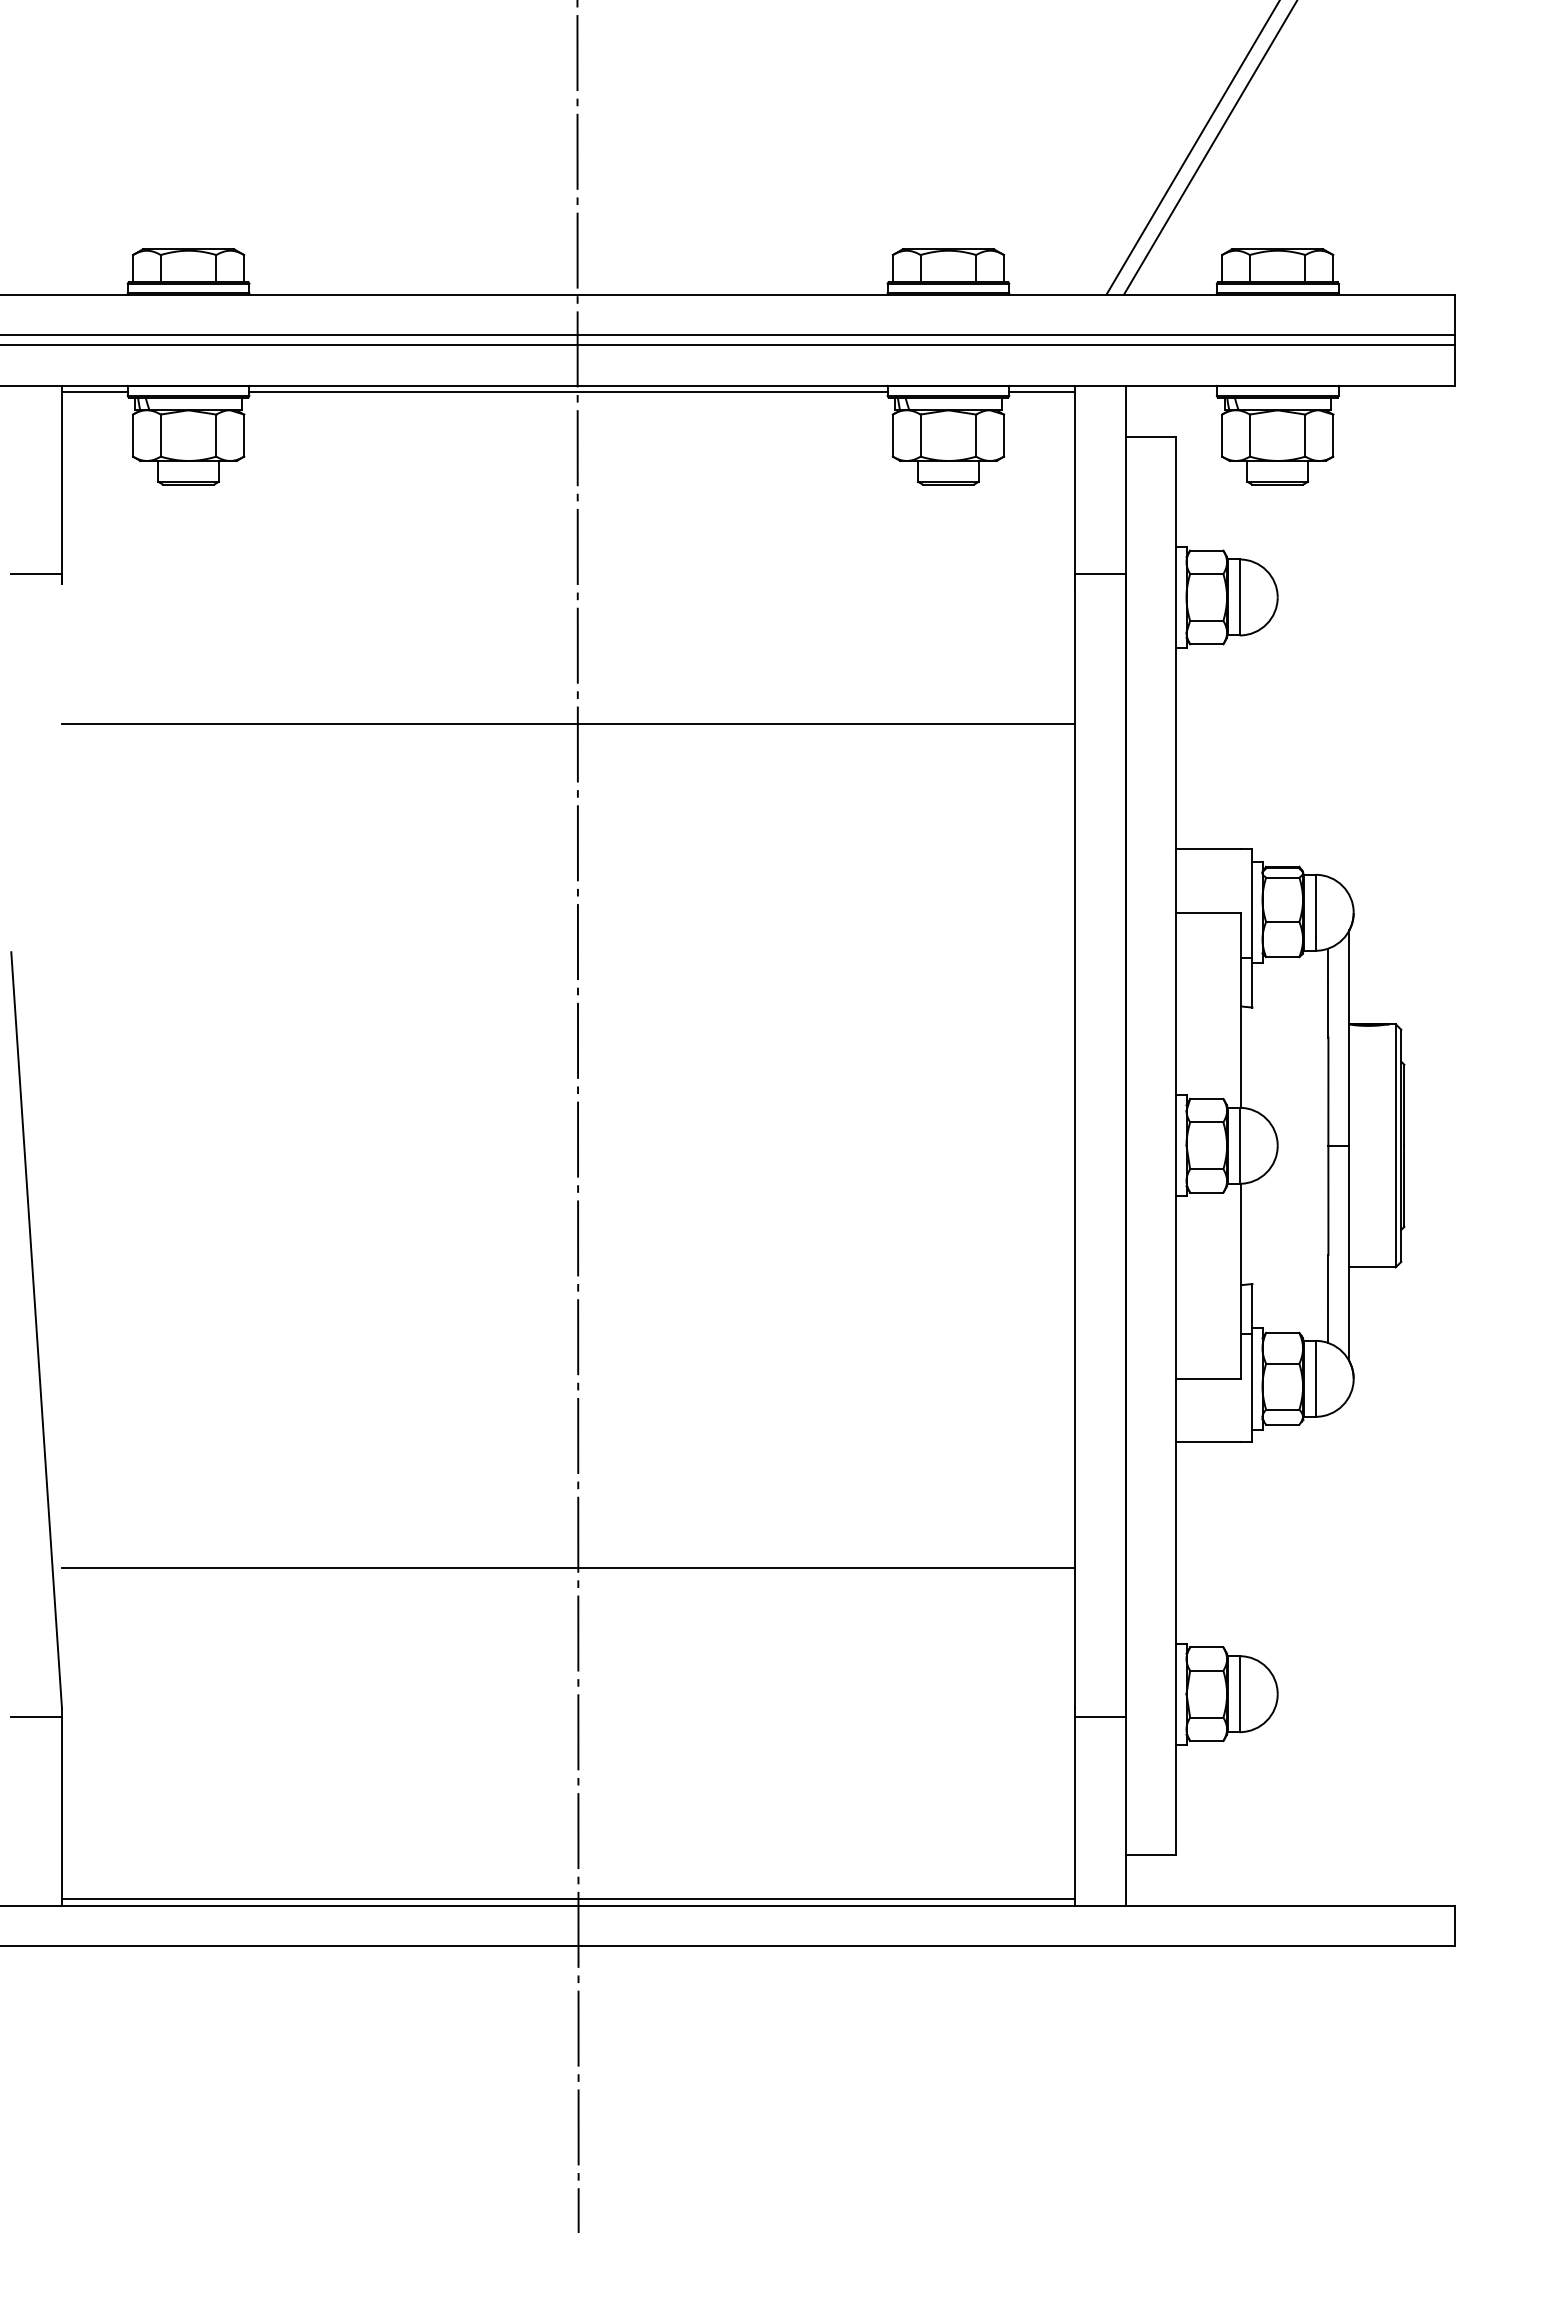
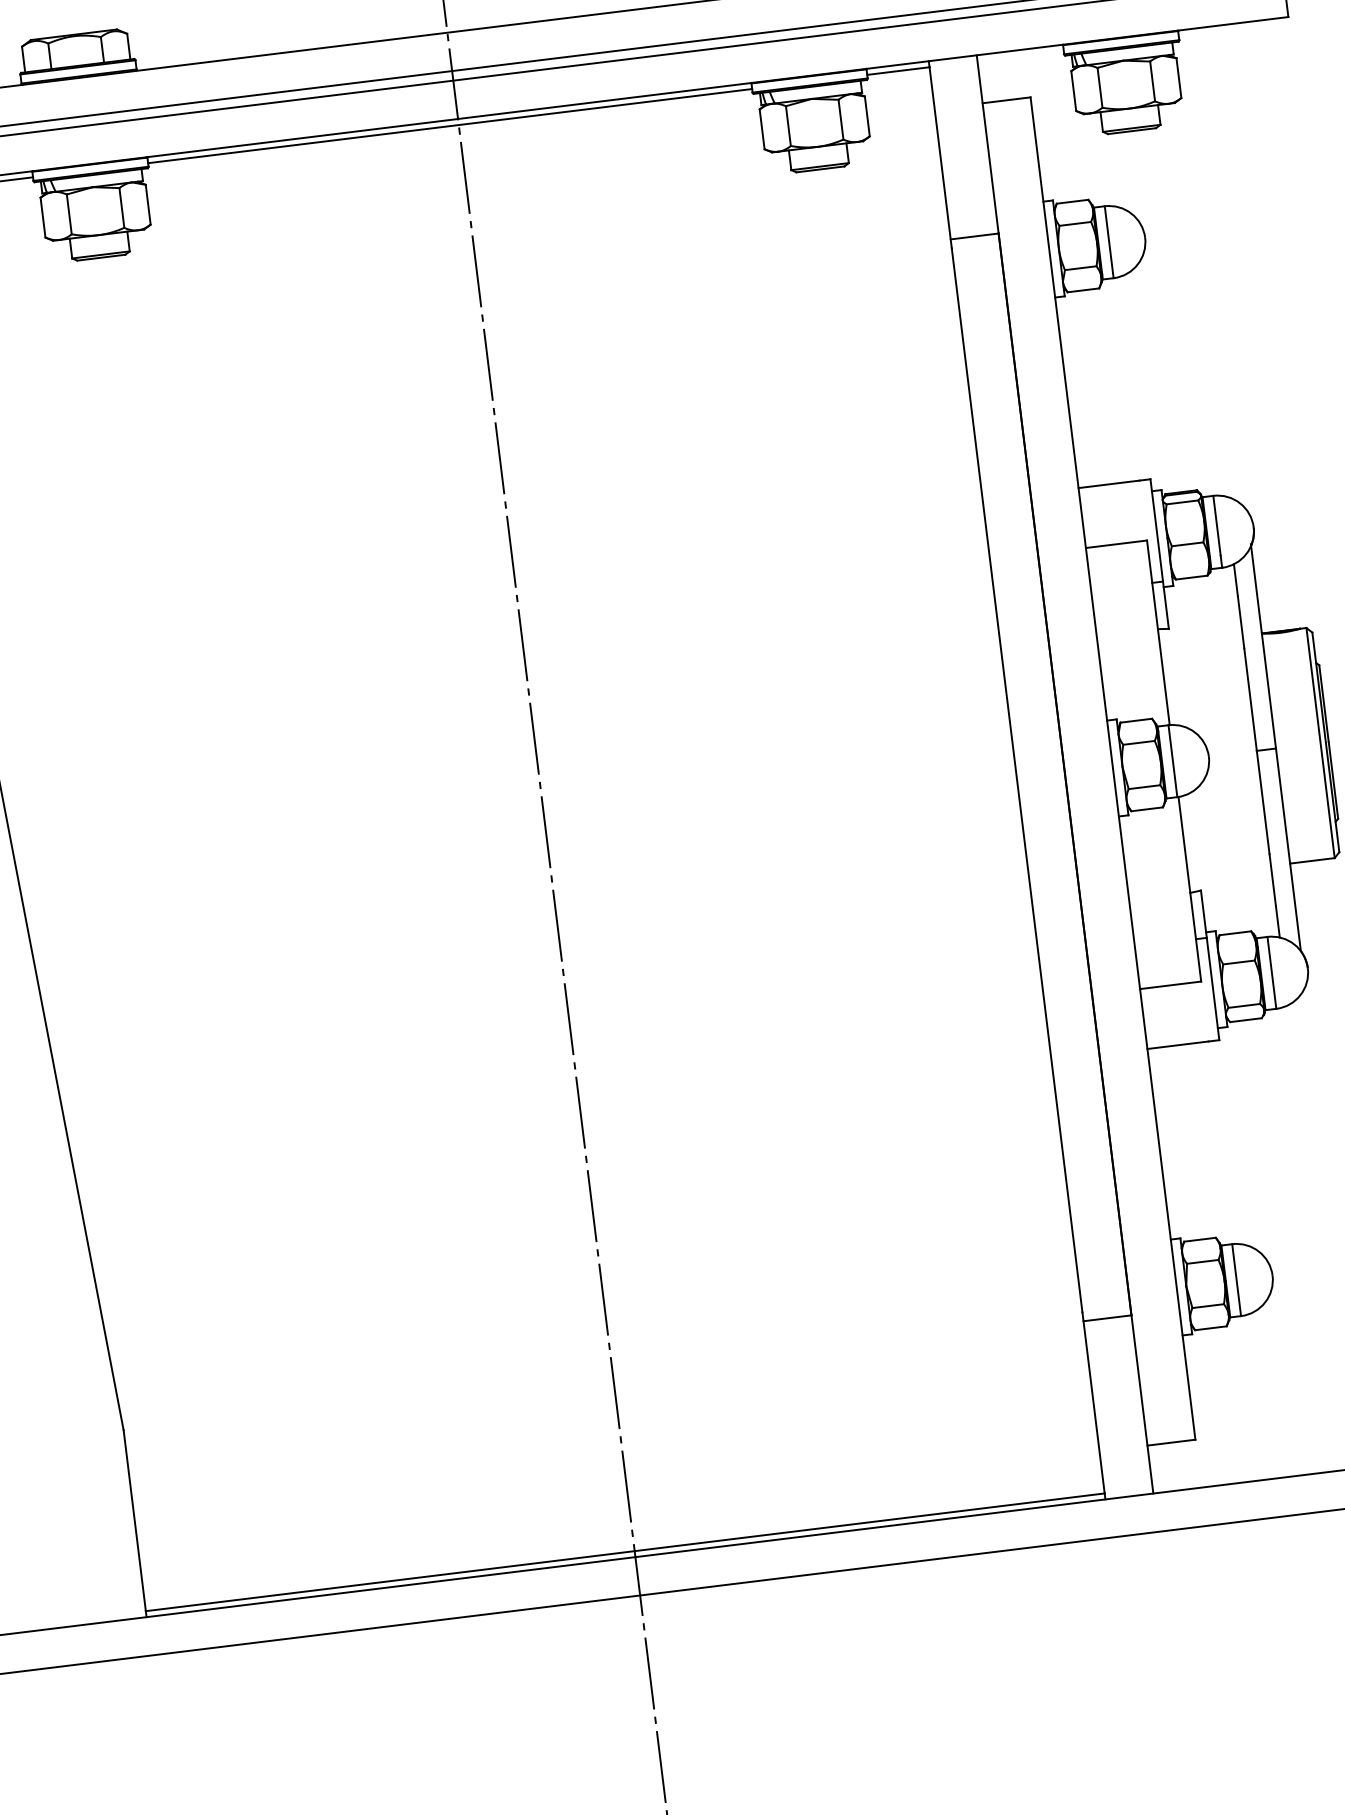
line: (568, 723) -> (488, 439), removed
line: (568, 1568) -> (586, 1239), removed
line: (36, 1717) -> (100, 1442), removed

